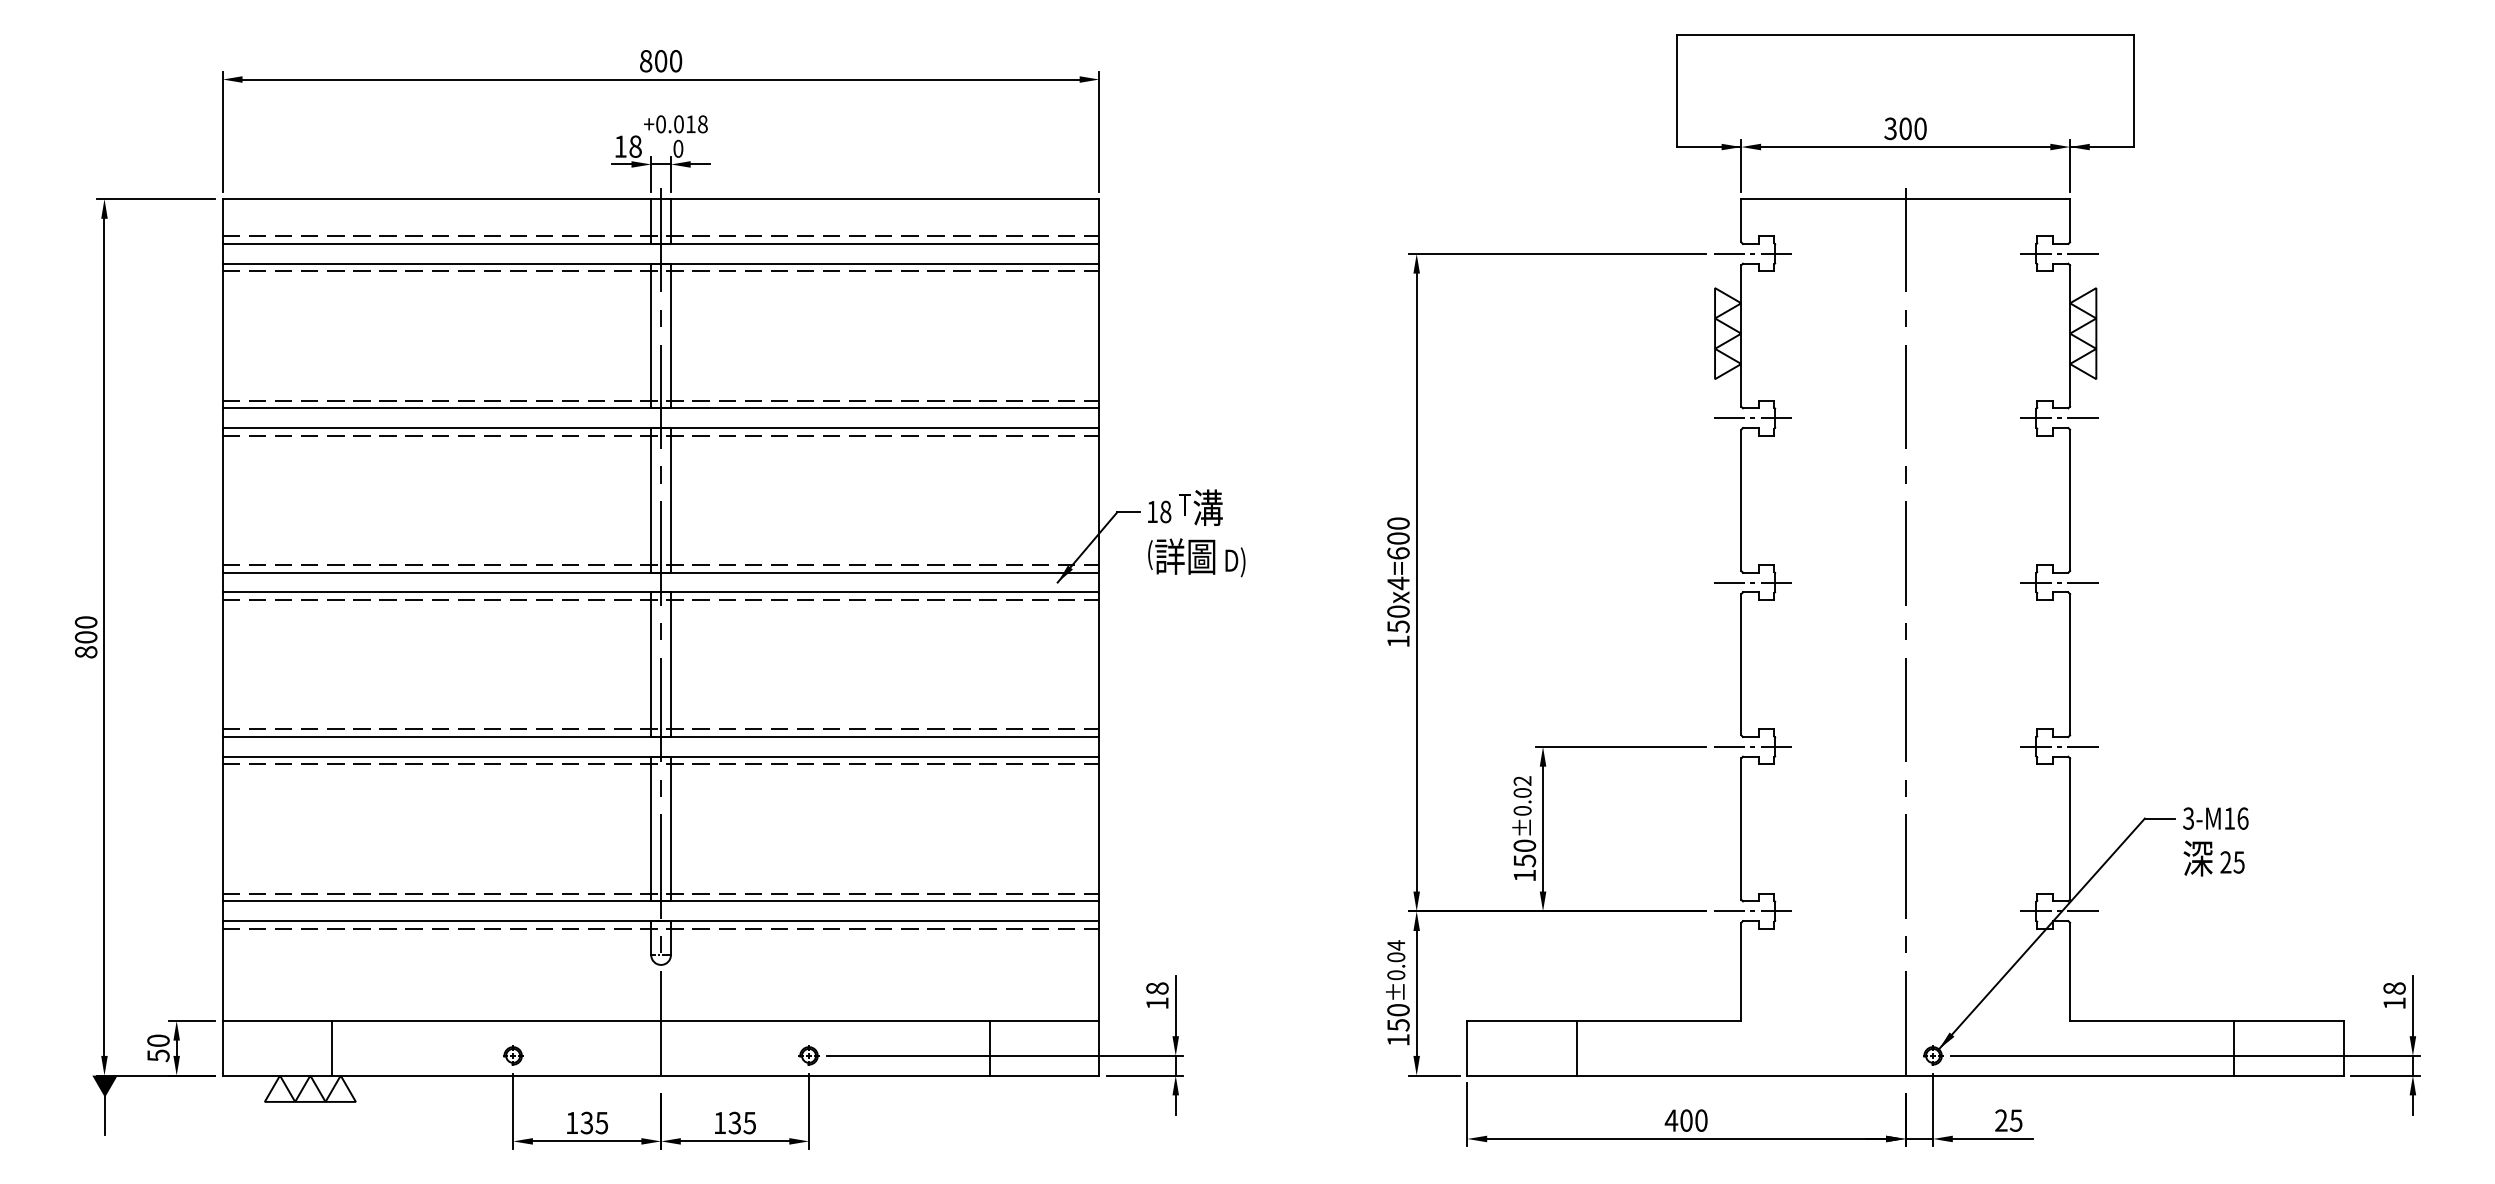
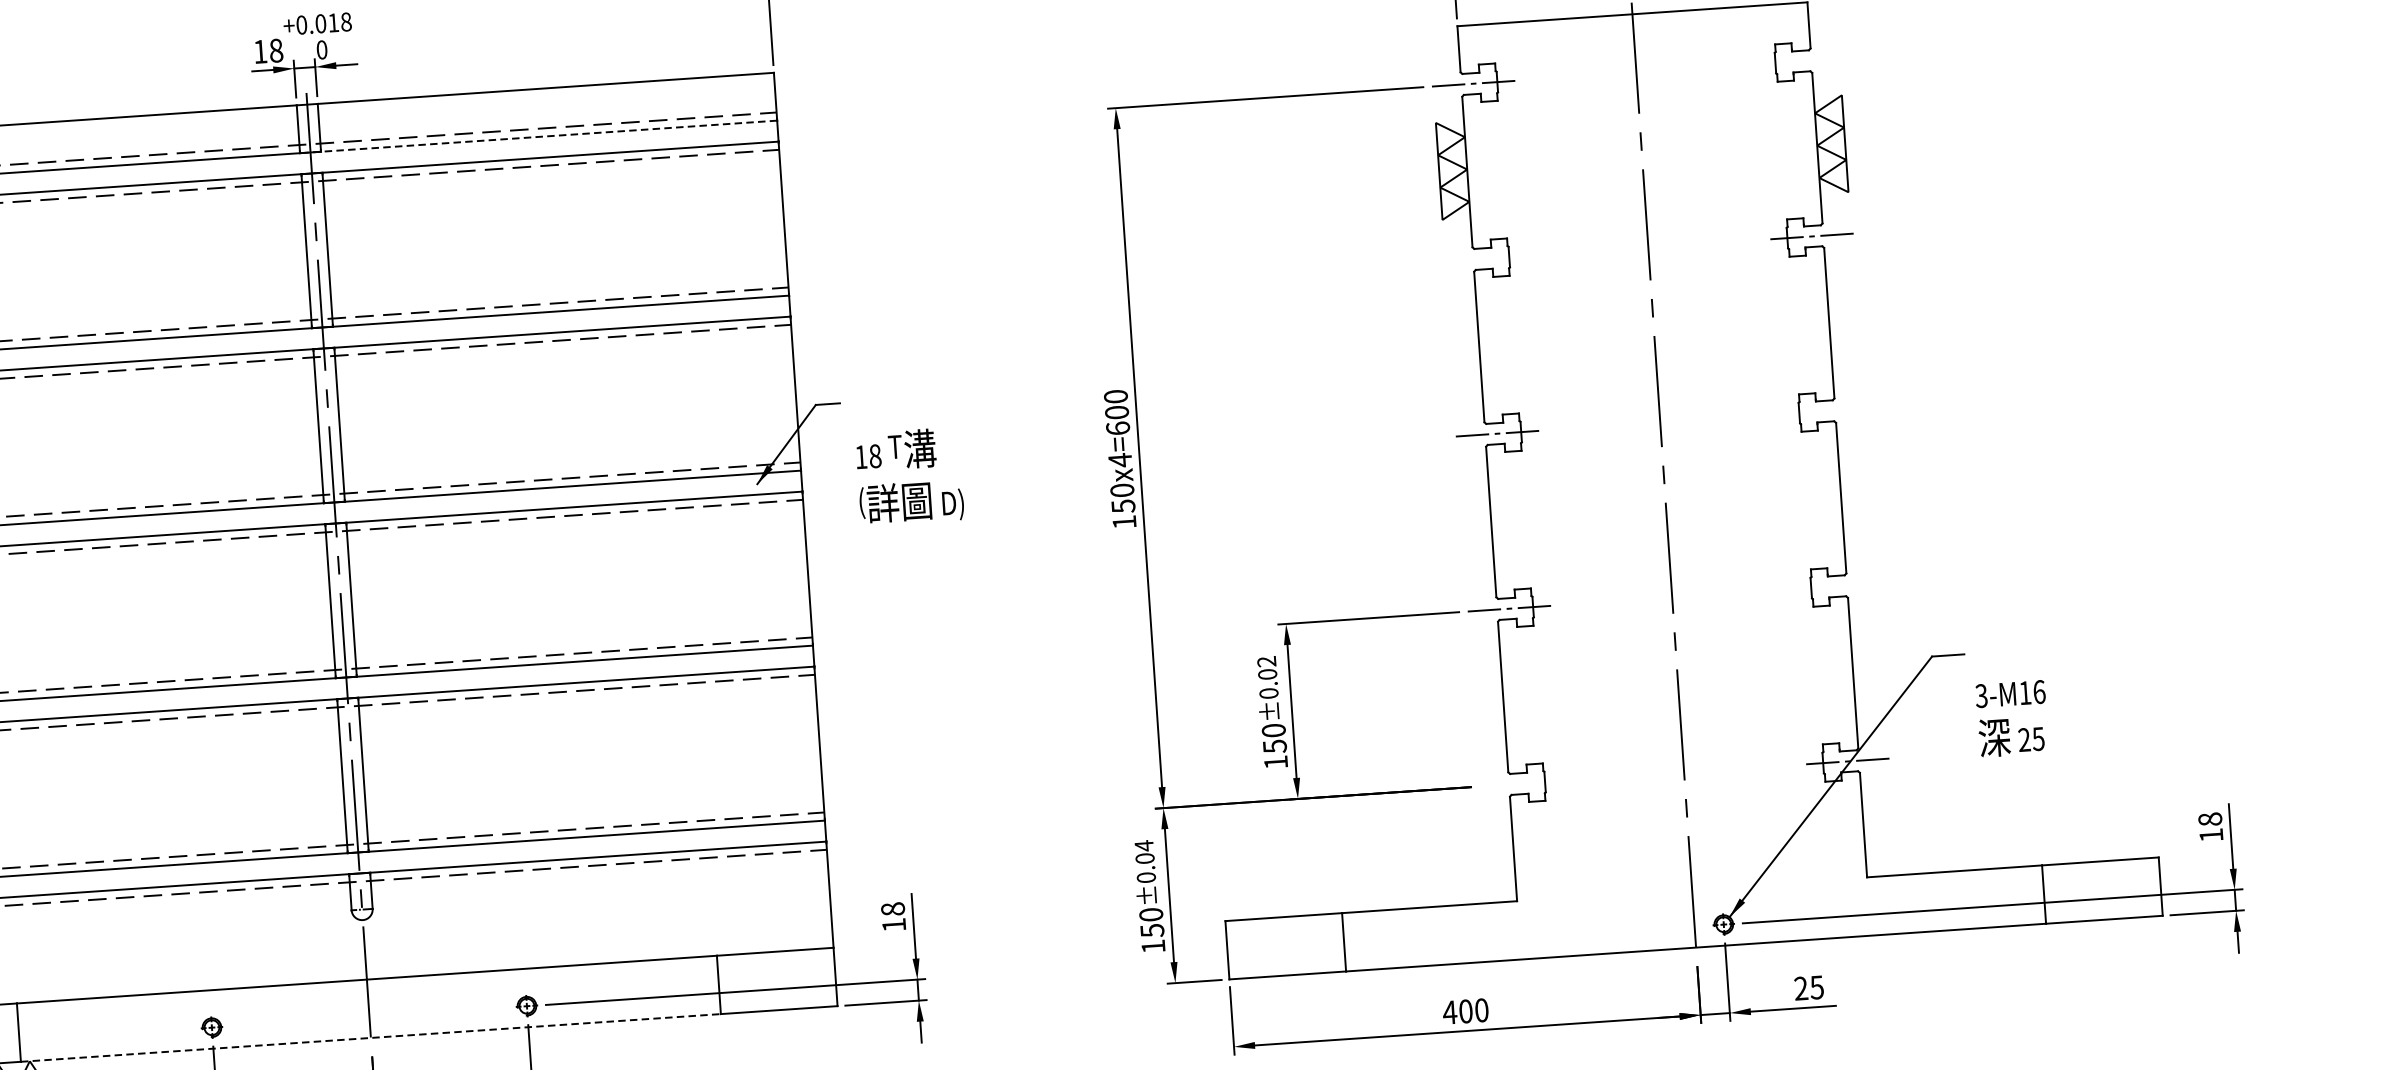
line: (874, 243) -> (537, 136), solid -> dashed
line: (2058, 253) -> (1799, 61), removed
line: (1751, 418) -> (1484, 259), removed
text: (1196, 533) -> (909, 476), moved
line: (2058, 582) -> (1822, 411), removed
line: (2058, 746) -> (1834, 586), removed
text: (2215, 841) -> (2011, 718), moved
line: (1751, 911) -> (1519, 784), removed
line: (661, 1075) -> (371, 1037), solid -> dashed

